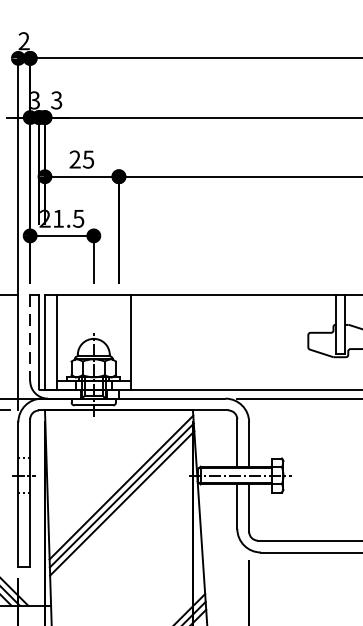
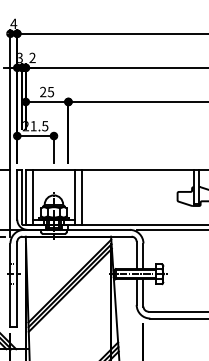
text: (23, 40) -> (13, 23), 2 -> 4
text: (56, 101) -> (32, 58), 3 -> 2
line: (30, 337) -> (17, 194), dashed -> solid
line: (143, 342) -> (82, 197), added

